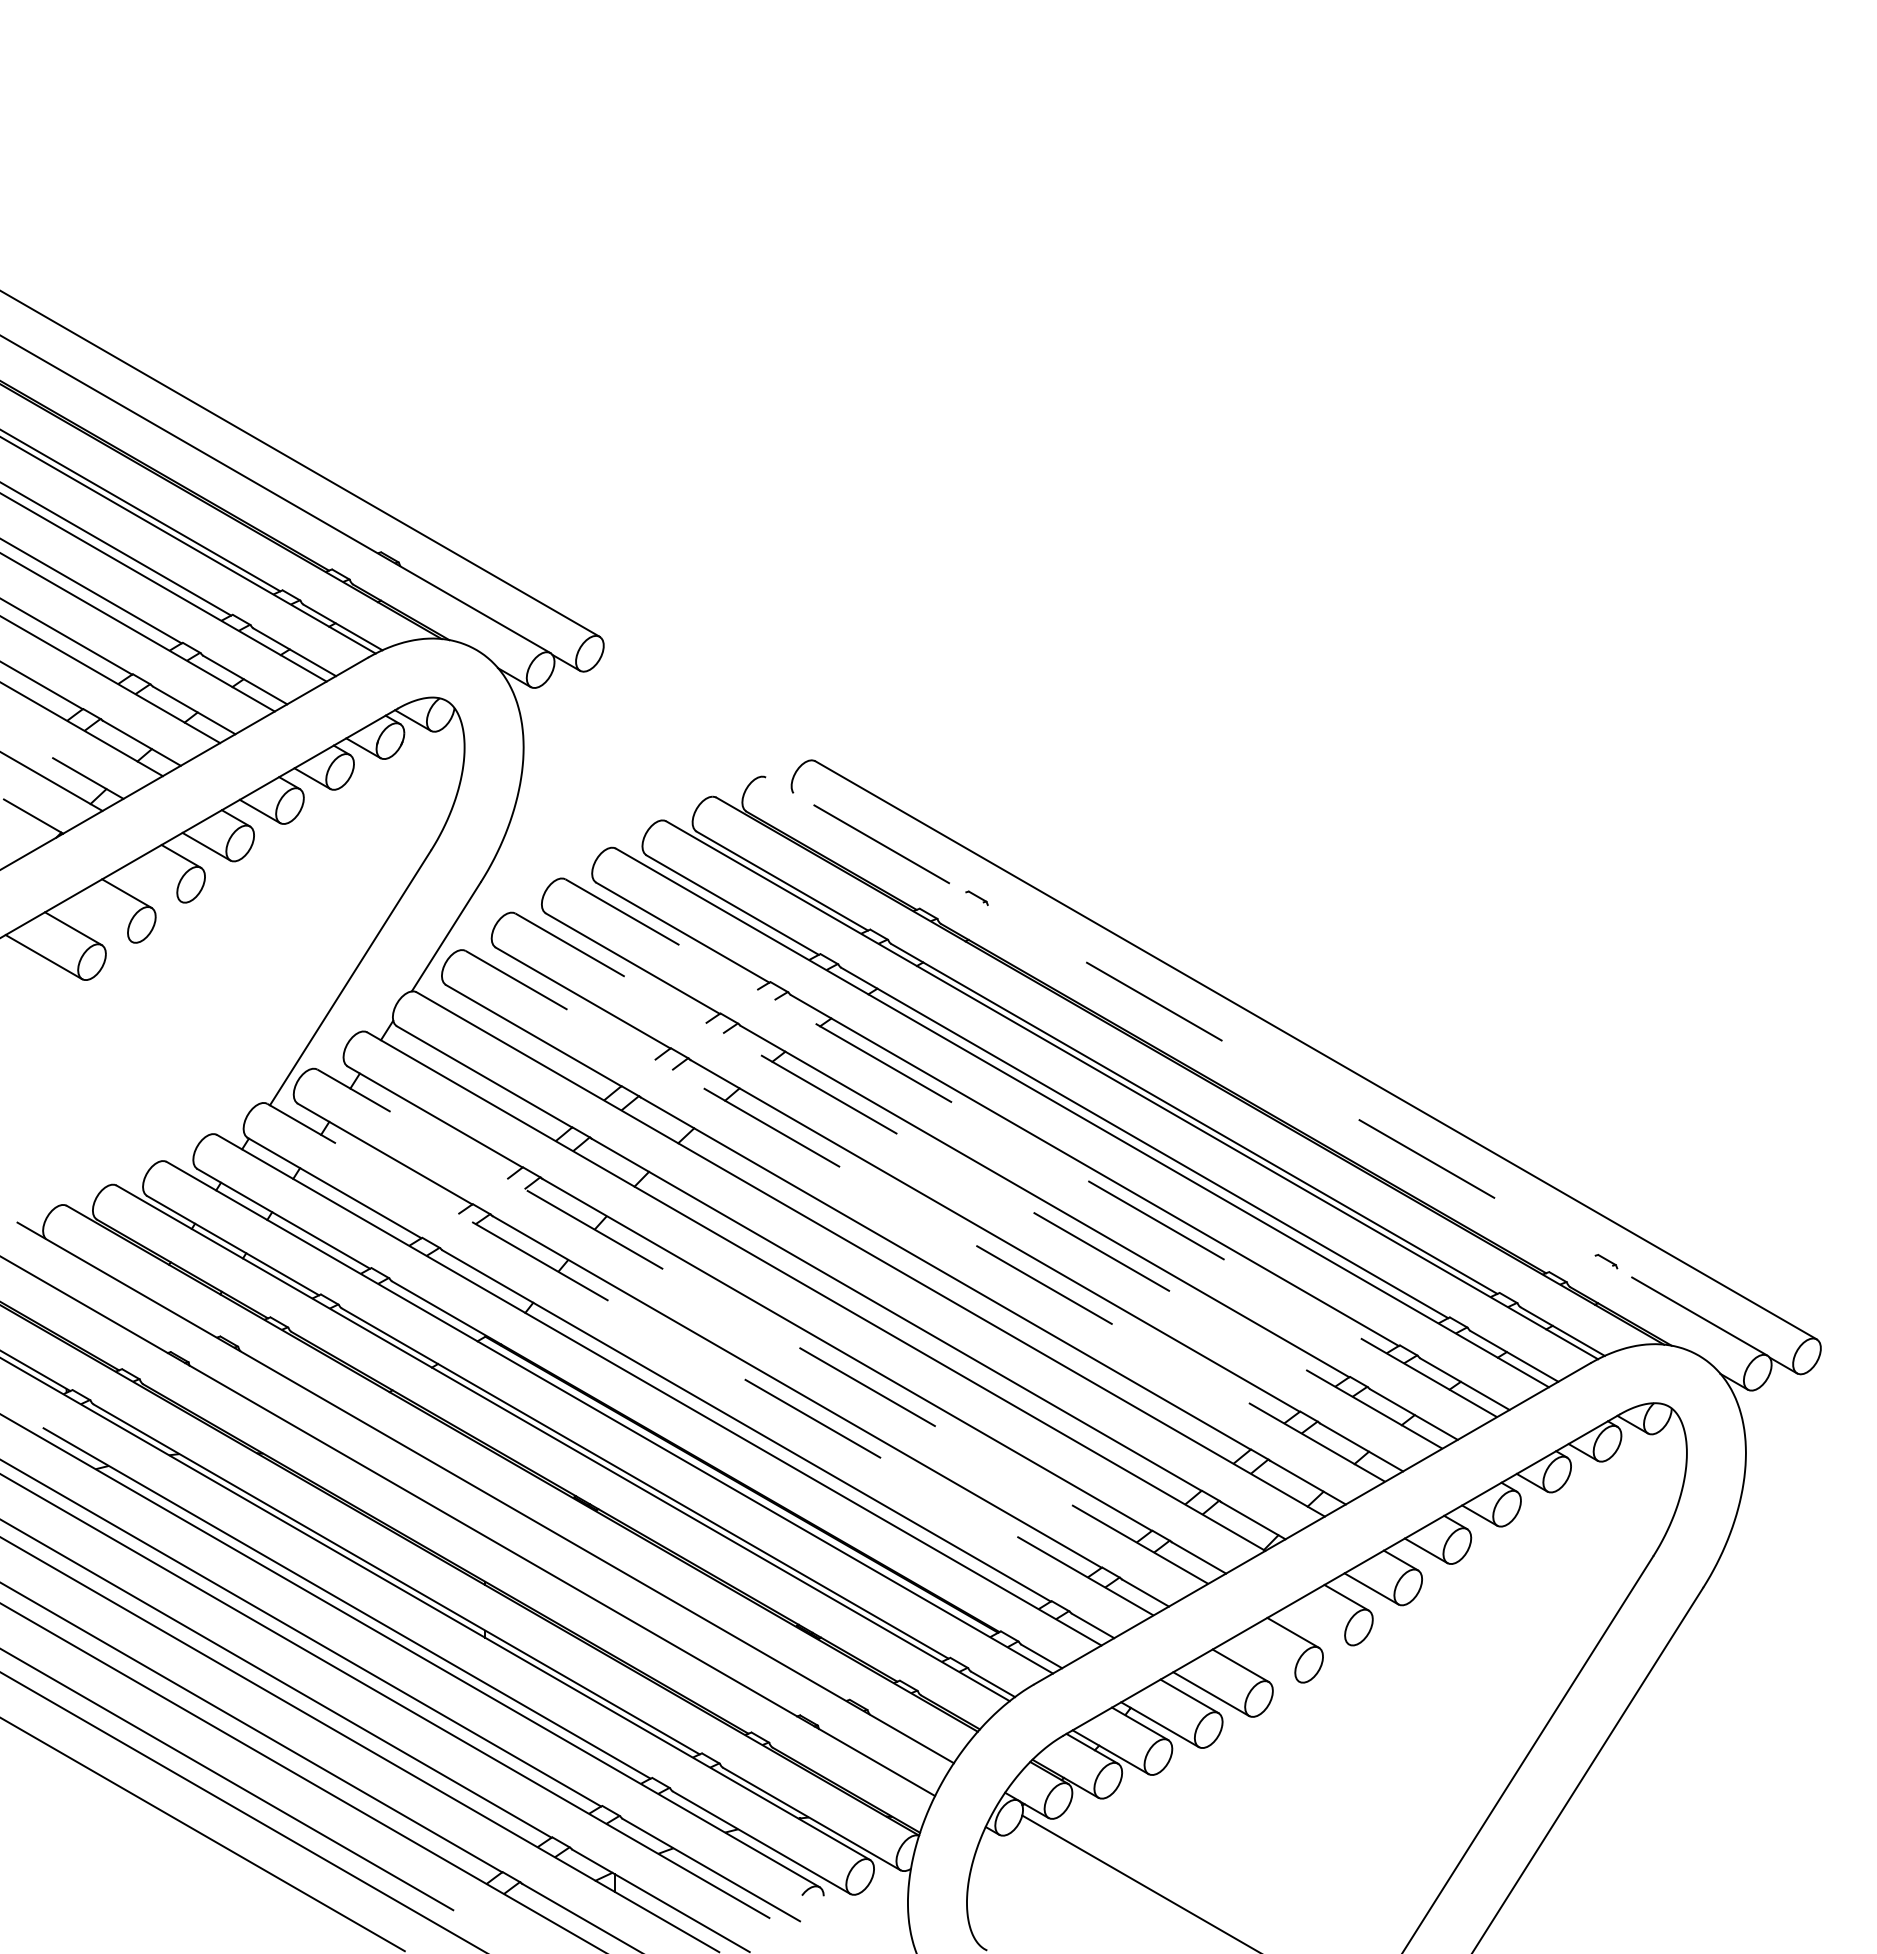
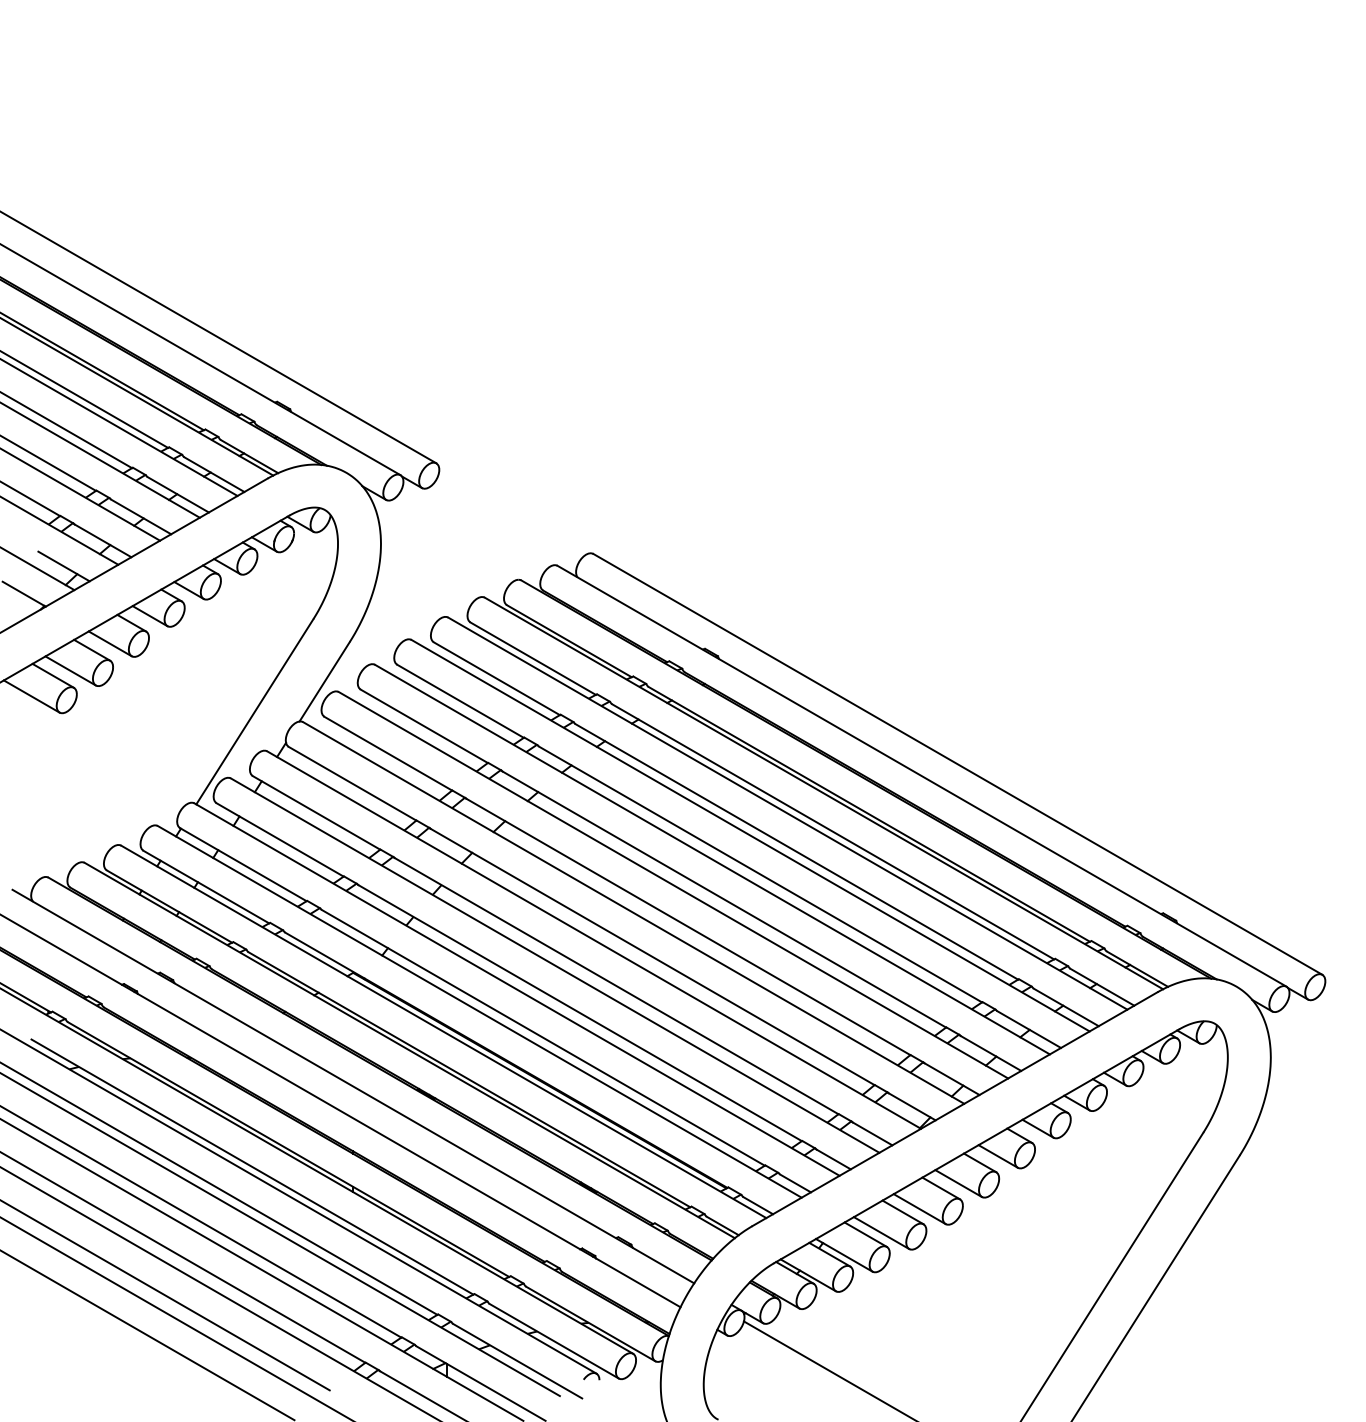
line: (151, 884) -> (110, 643), added
line: (97, 921) -> (70, 670), added
line: (1266, 1066) -> (921, 776), dashed -> solid
line: (1031, 1148) -> (750, 835), dashed -> solid
line: (978, 1180) -> (712, 859), dashed -> solid
line: (925, 1216) -> (673, 885), dashed -> solid
line: (762, 1326) -> (554, 965), dashed -> solid
line: (710, 1359) -> (517, 989), dashed -> solid
line: (1317, 1625) -> (958, 1183), added
line: (1263, 1660) -> (919, 1208), added

